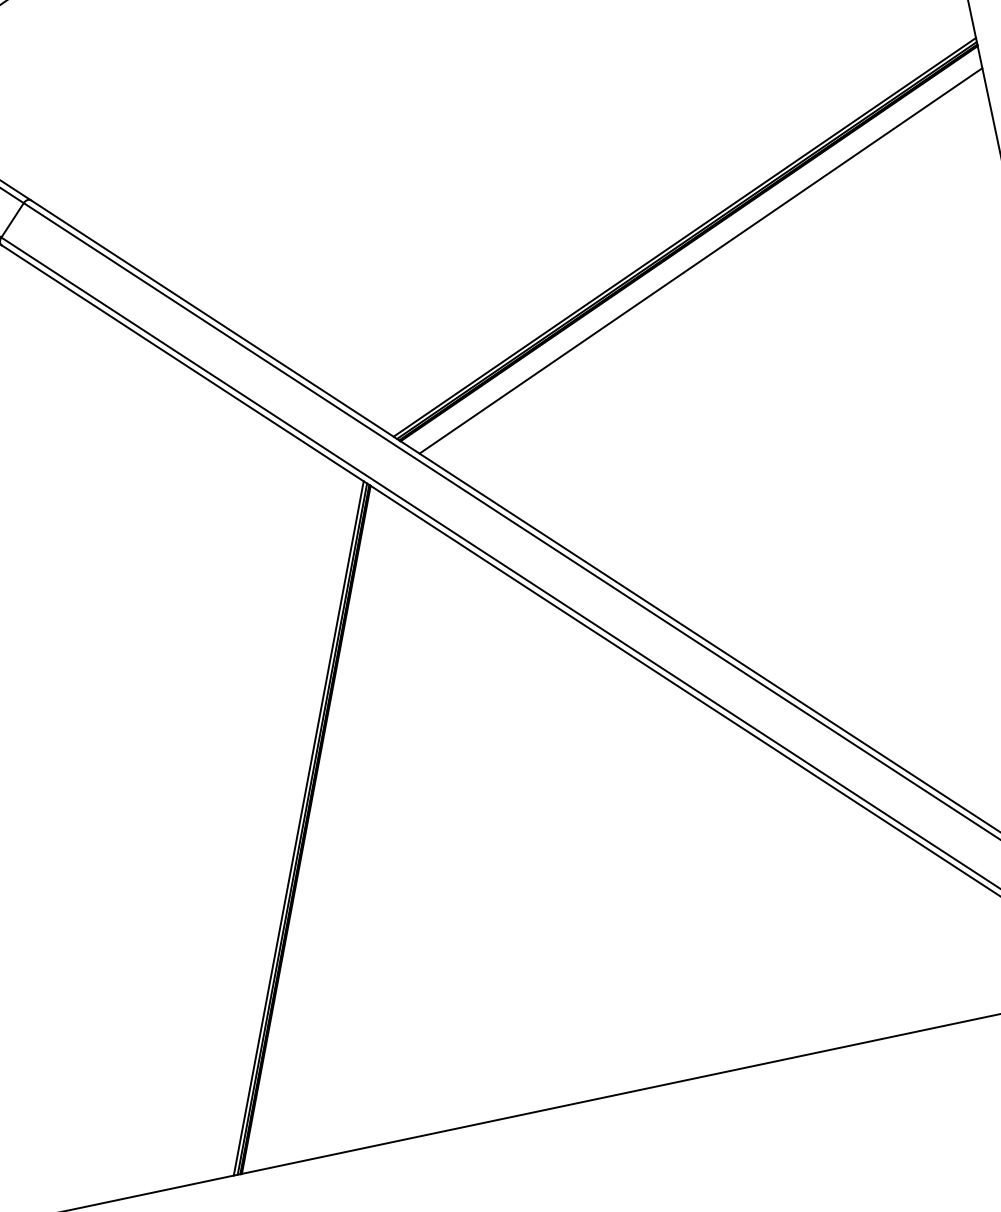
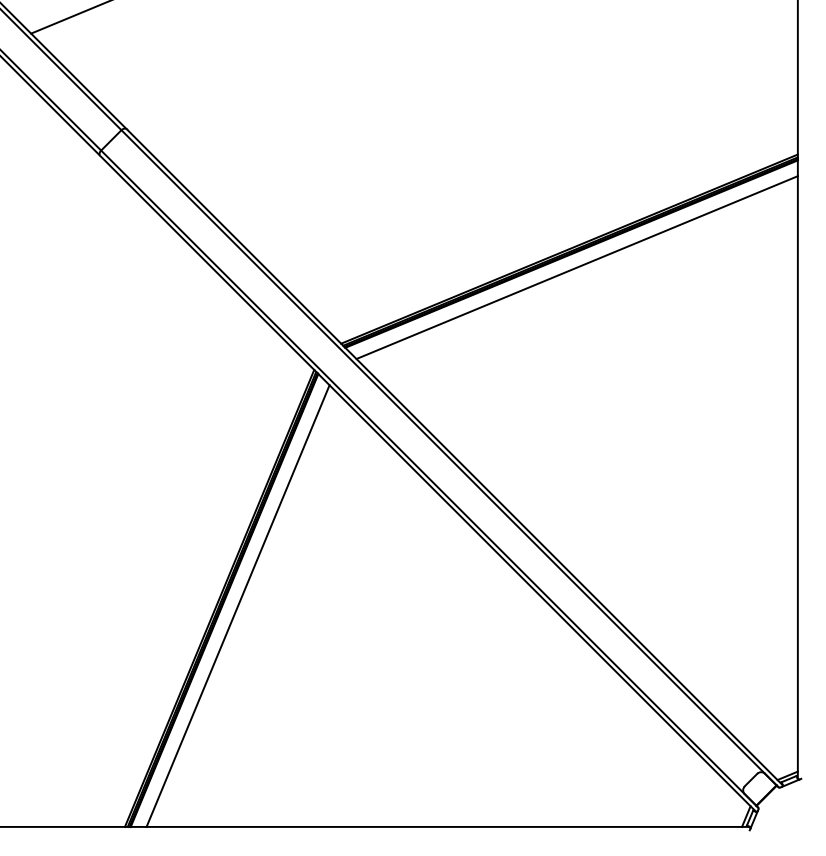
line: (325, 833) -> (237, 605), added

